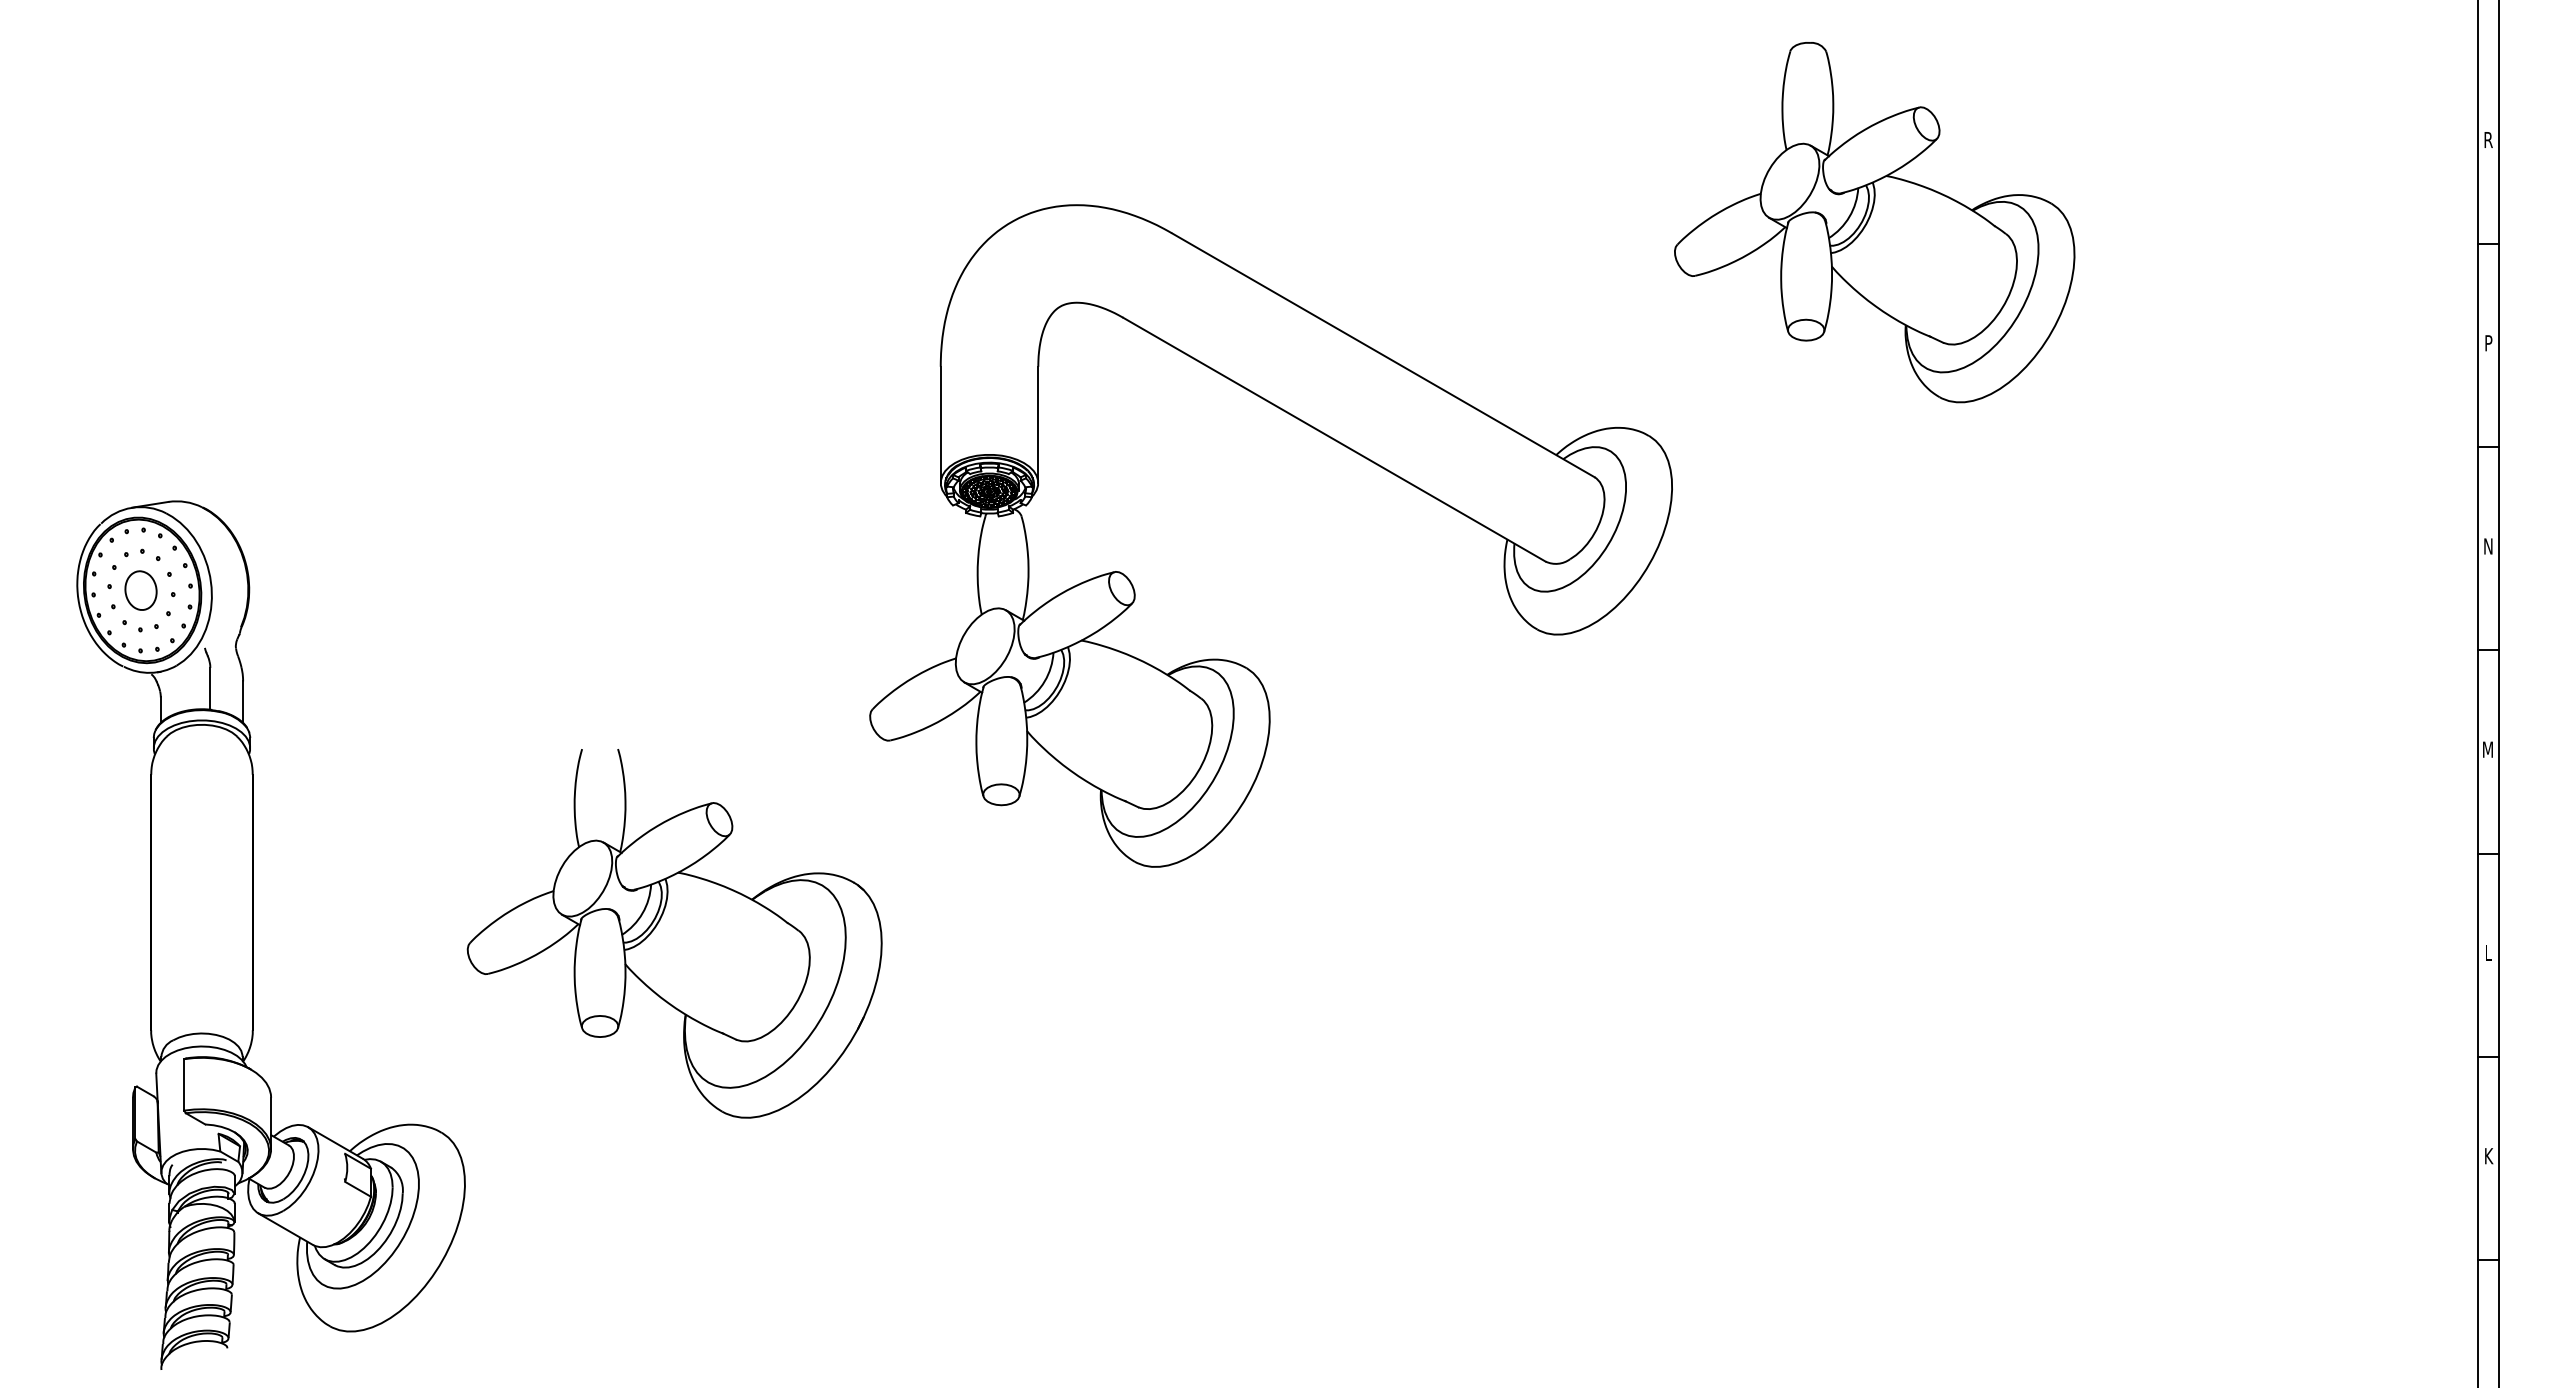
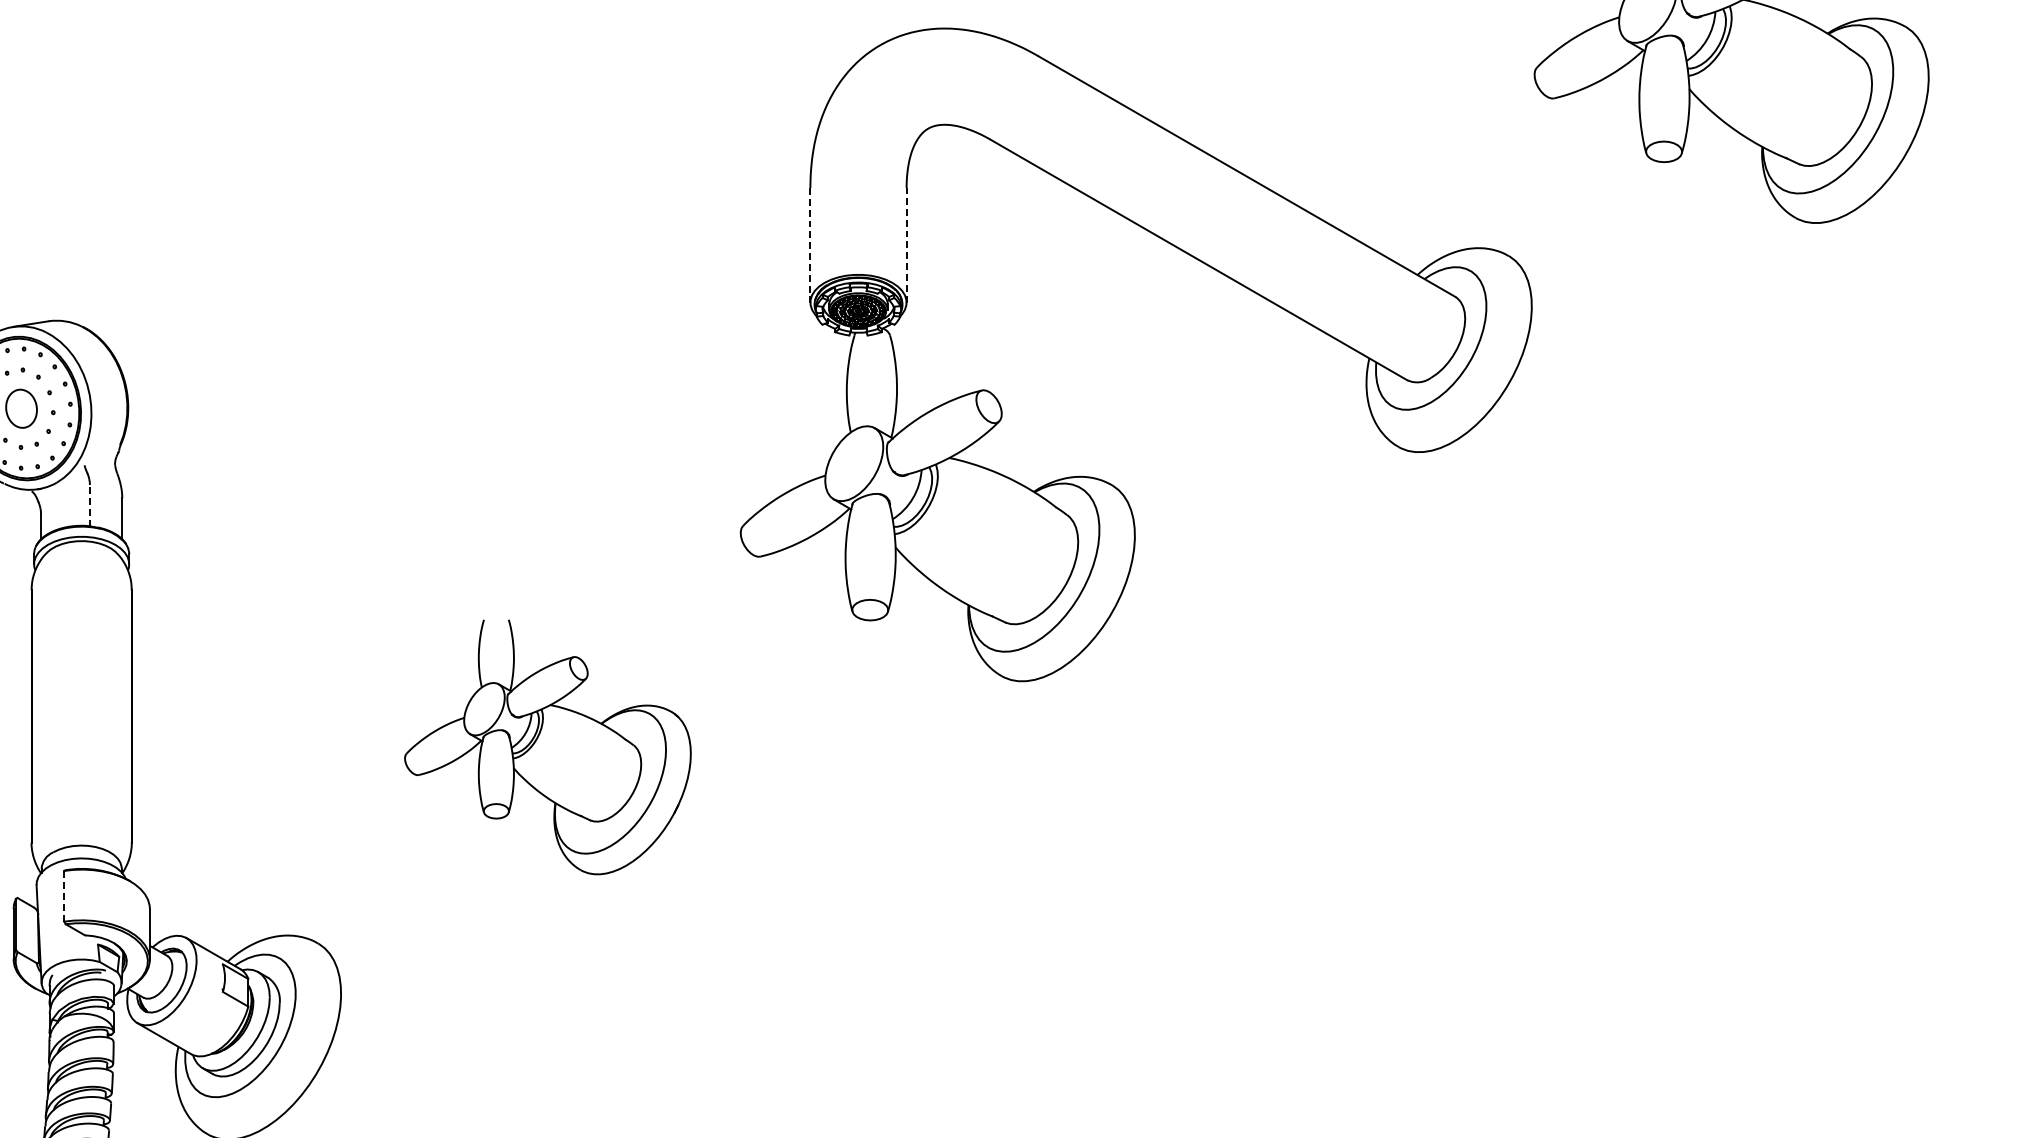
line: (1038, 424) -> (906, 244), solid -> dashed
line: (940, 425) -> (810, 245), solid -> dashed
line: (210, 688) -> (90, 505), solid -> dashed
part: (674, 933) -> (547, 746), size x0.7
line: (184, 1084) -> (64, 895), solid -> dashed

